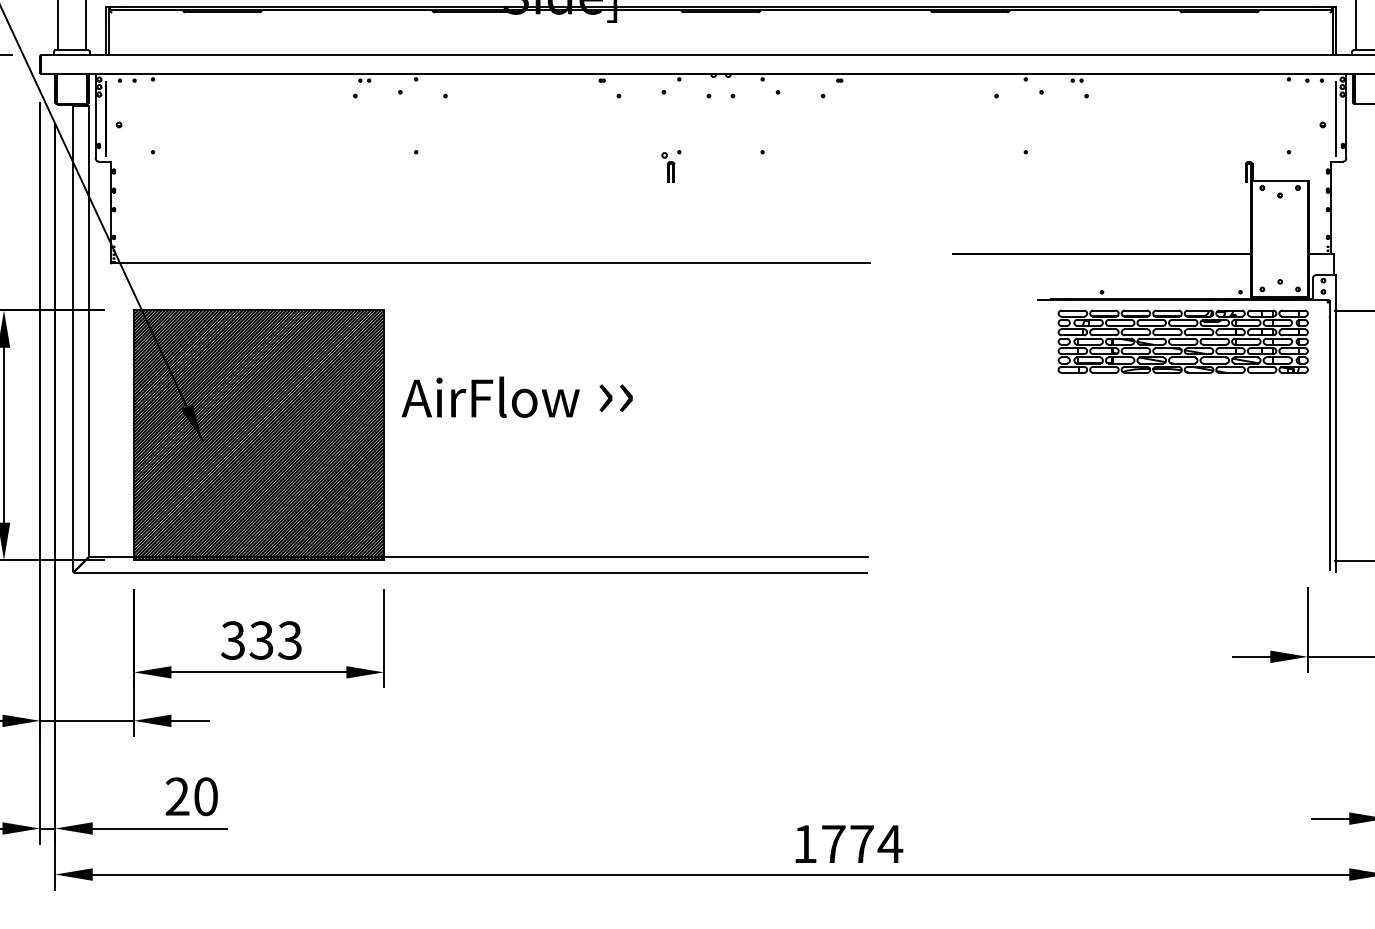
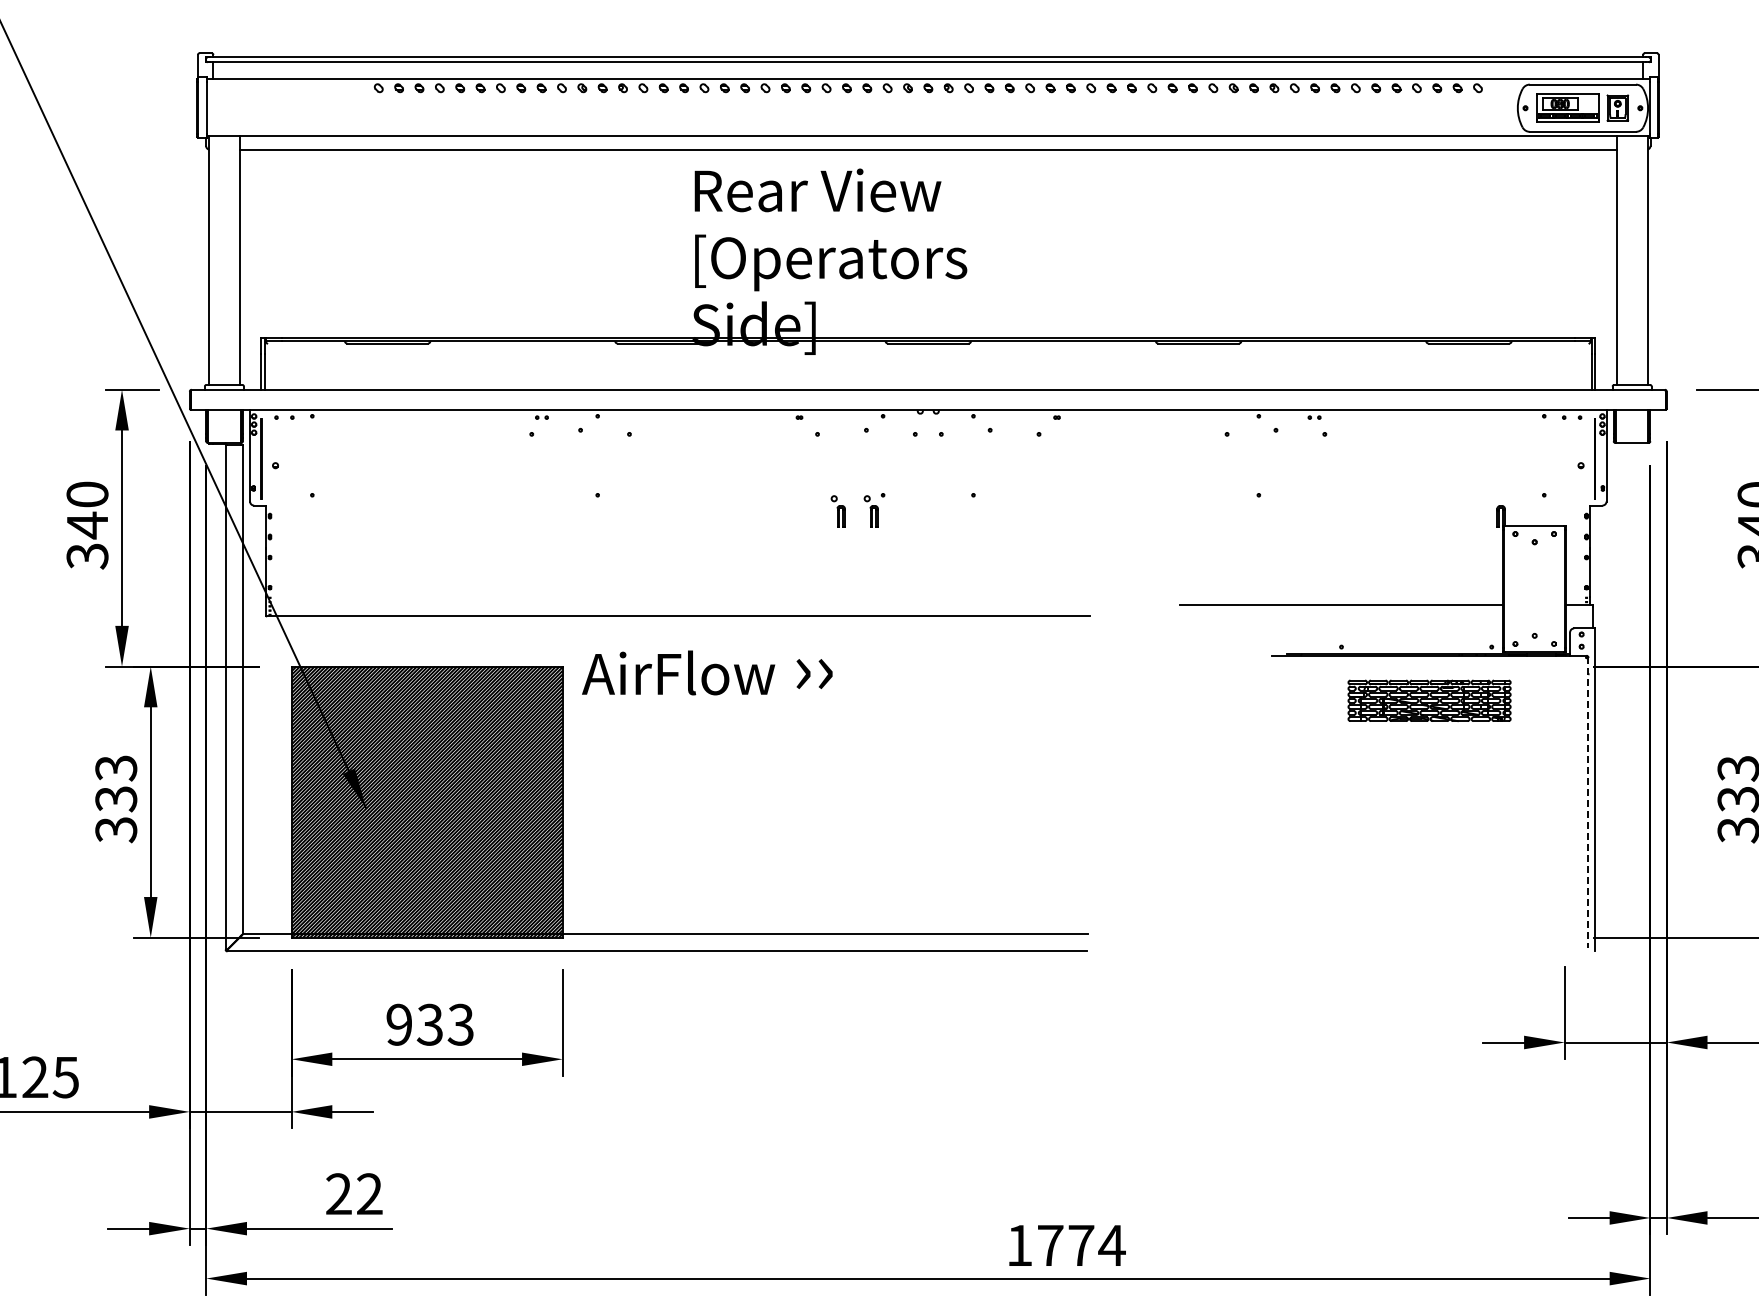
part: (637, 167) -> (837, 511), added
part: (1183, 341) -> (1429, 700), size x0.6
text: (517, 396) -> (707, 672), moved
line: (1329, 436) -> (1588, 803), solid -> dashed
text: (232, 640) -> (398, 1024), 333 -> 933
text: (205, 797) -> (369, 1194), 20 -> 22

